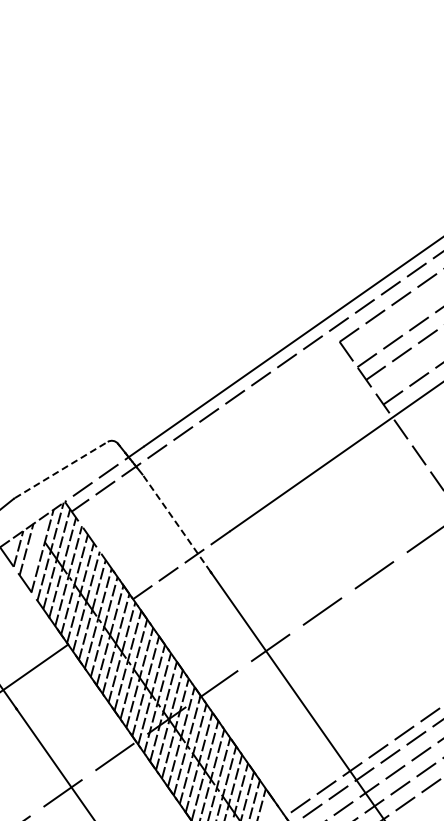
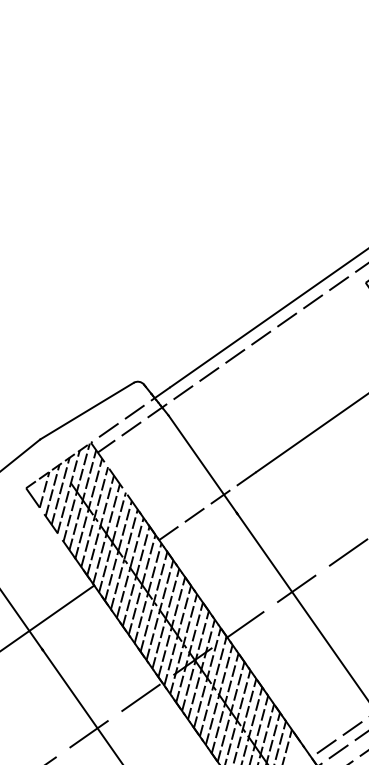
line: (61, 469) -> (87, 410), dashed -> solid
line: (176, 522) -> (202, 463), dashed -> solid
line: (34, 549) -> (60, 490), added

